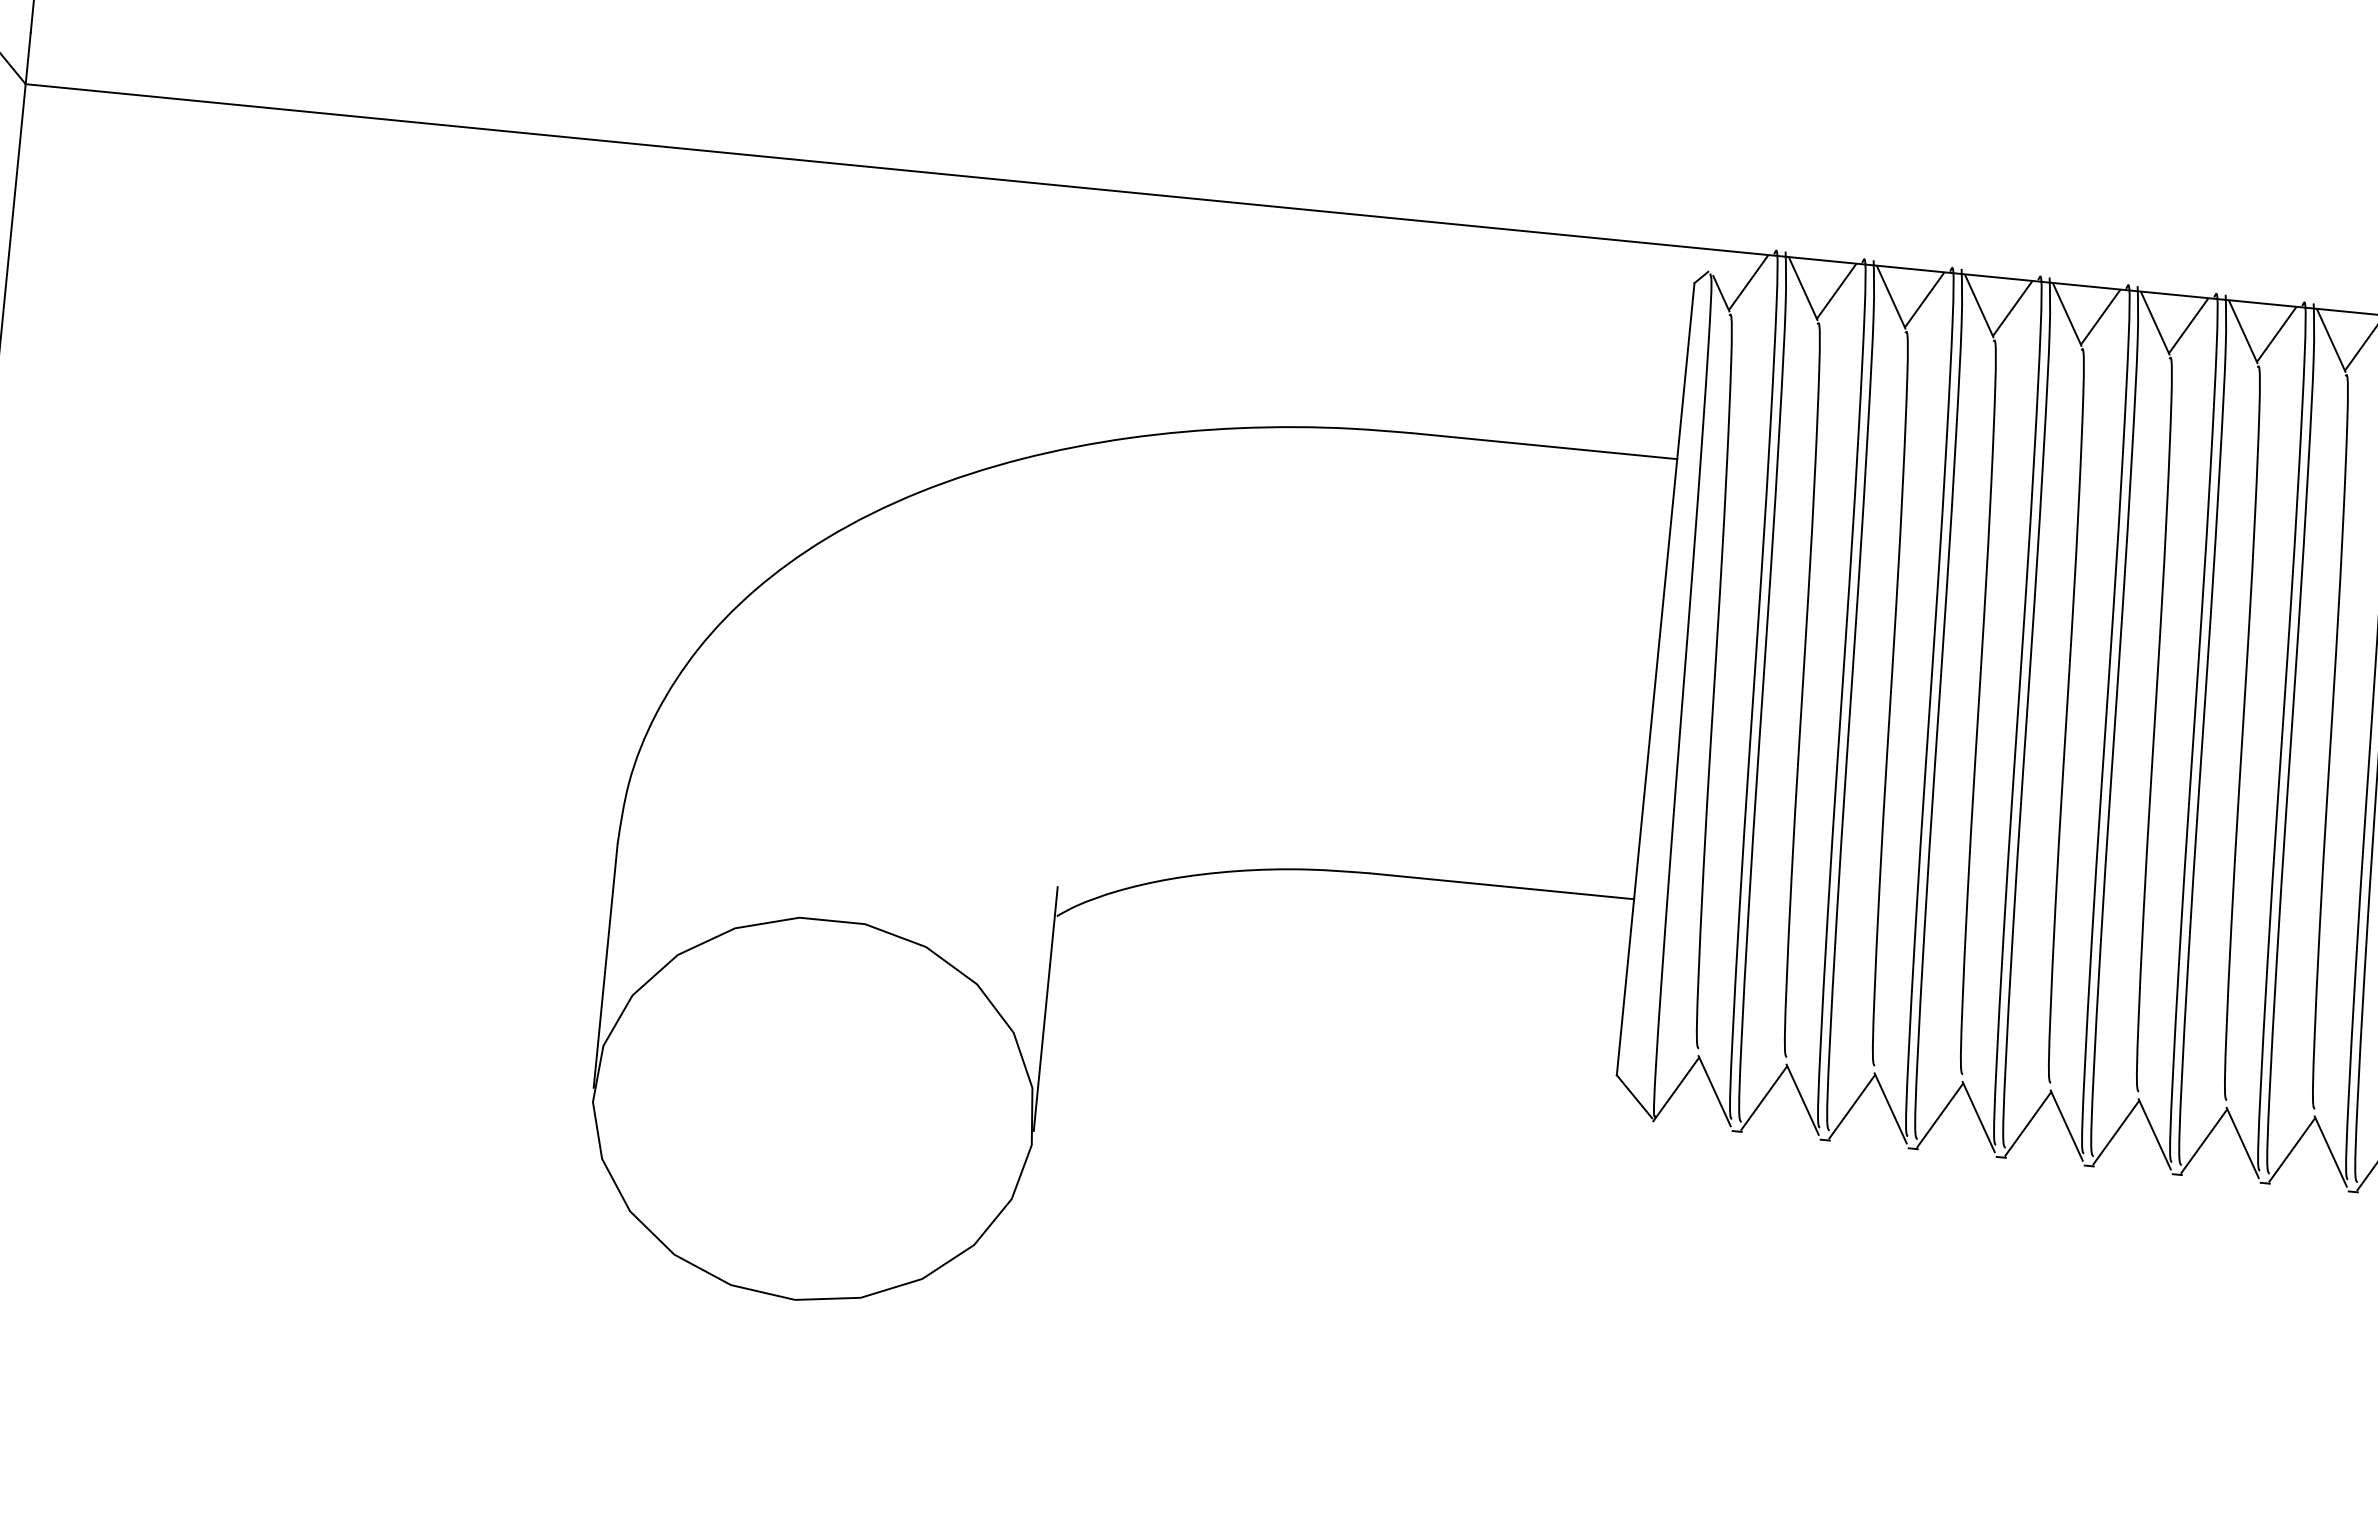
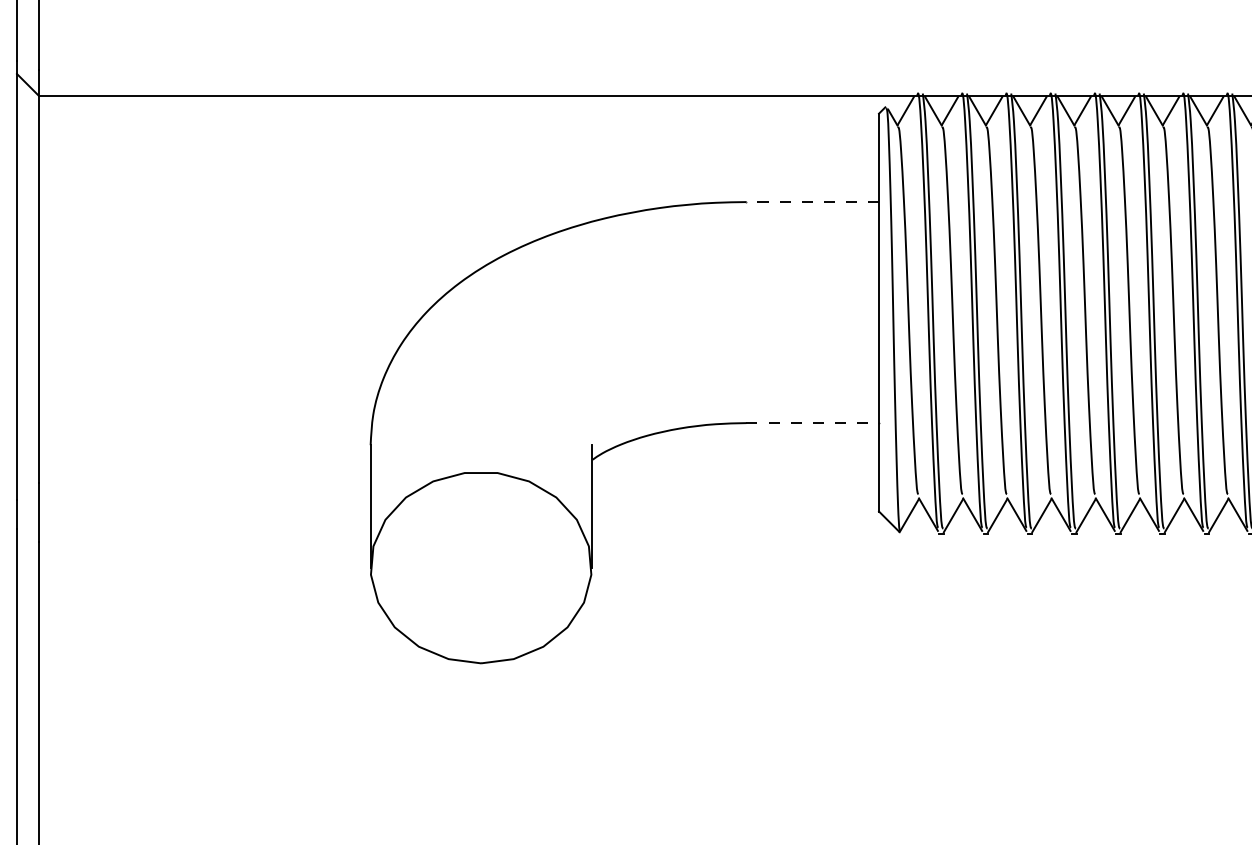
line: (1544, 447) -> (812, 202), solid -> dashed
line: (1503, 887) -> (813, 423), solid -> dashed

